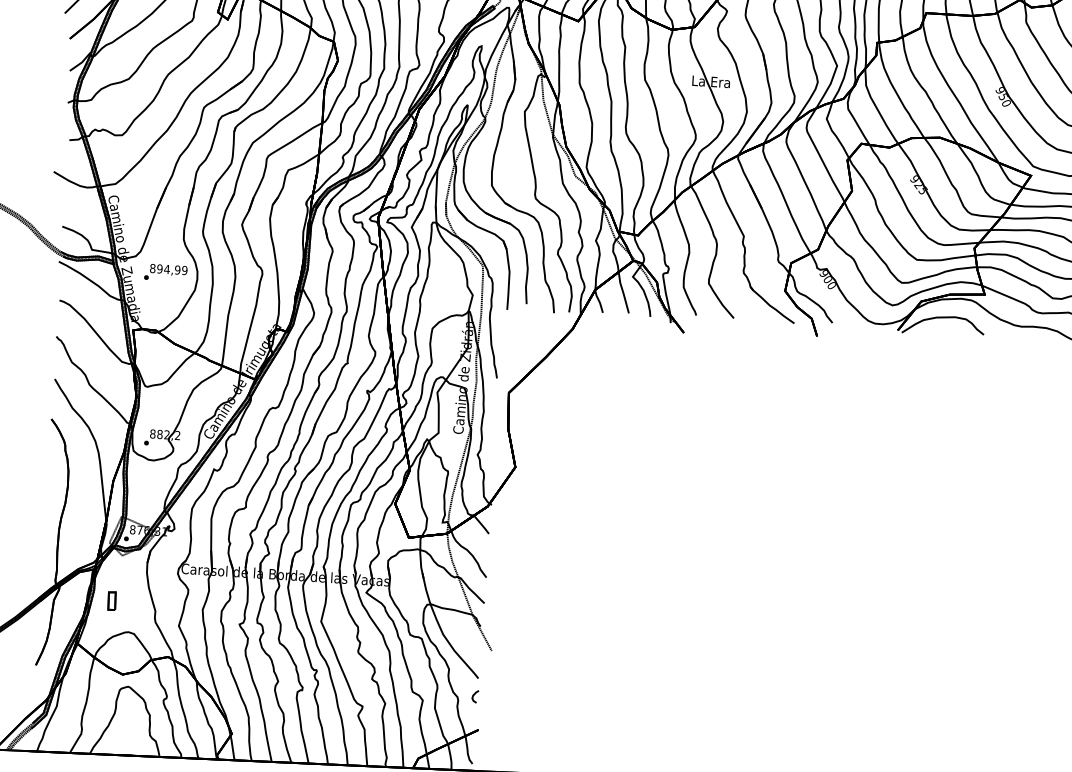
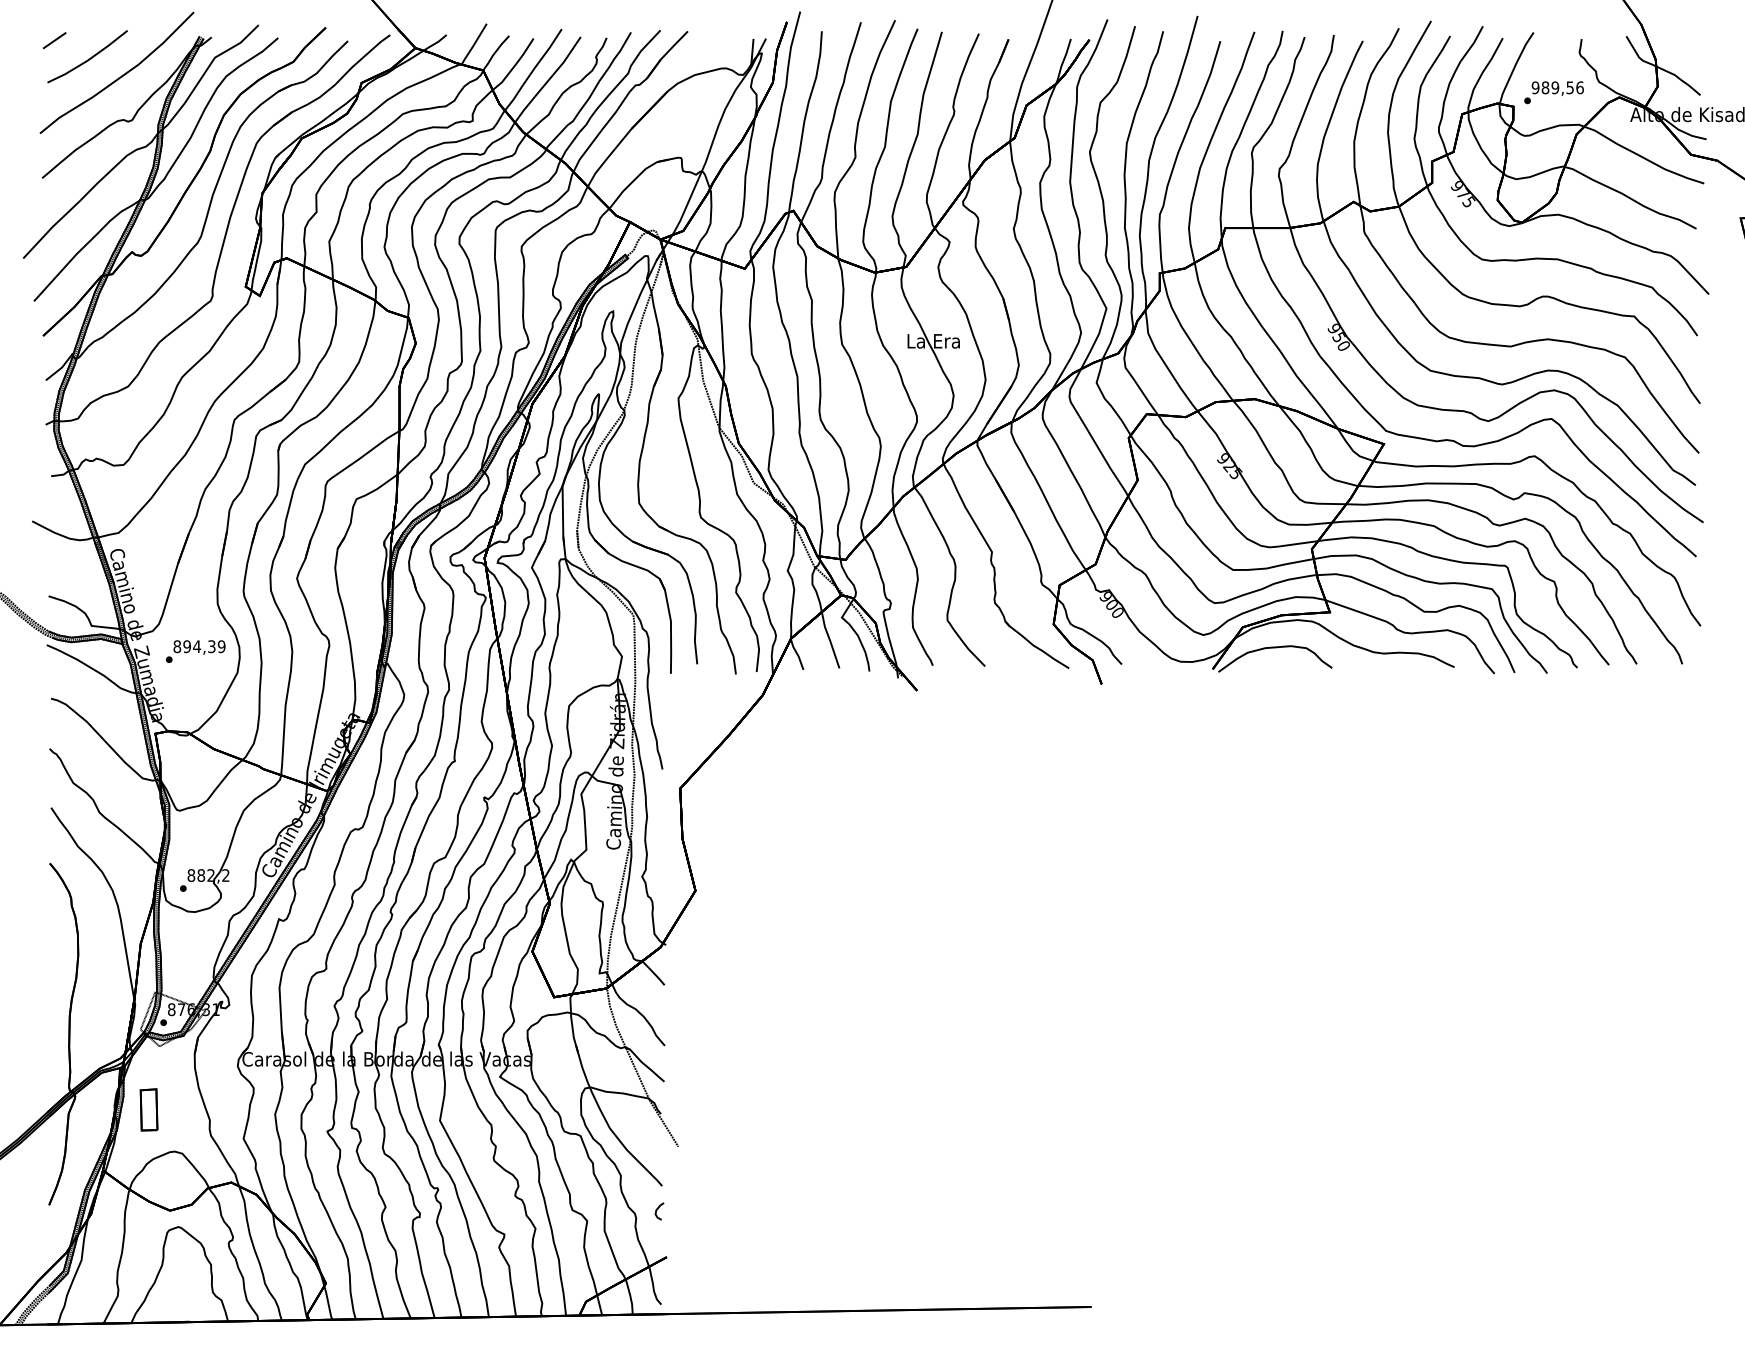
text: (177, 269) -> (211, 646), 894,99 -> 894,39
part: (111, 600) -> (148, 1109), size x1.67

